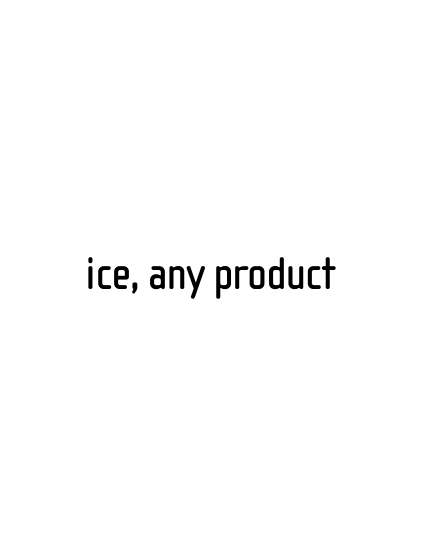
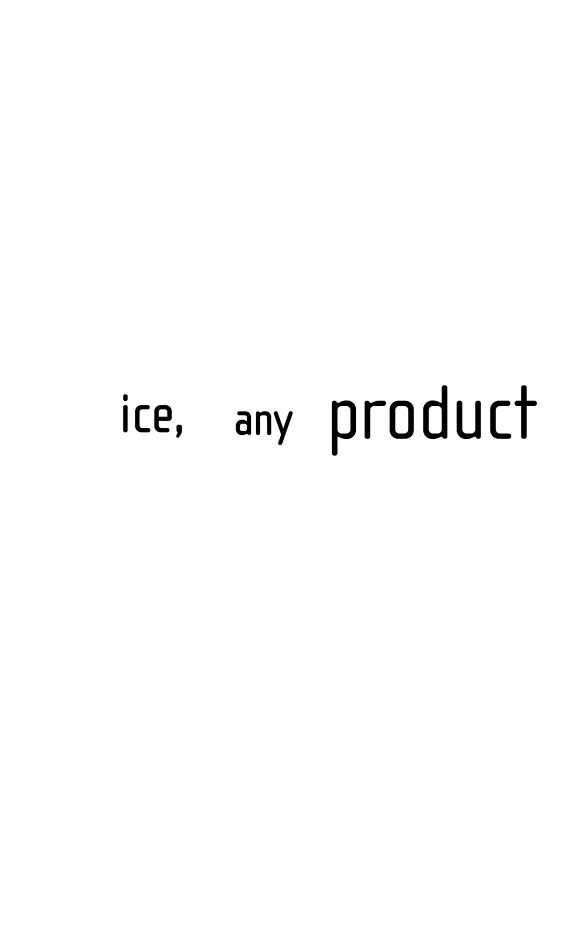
part: (112, 275) -> (151, 416), size x0.7
part: (177, 282) -> (264, 428), size x0.6

